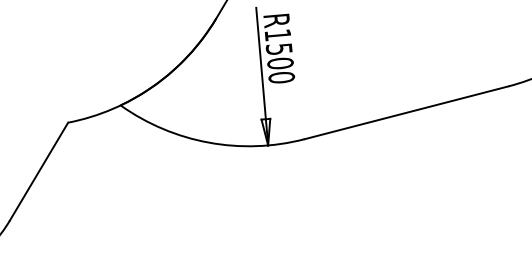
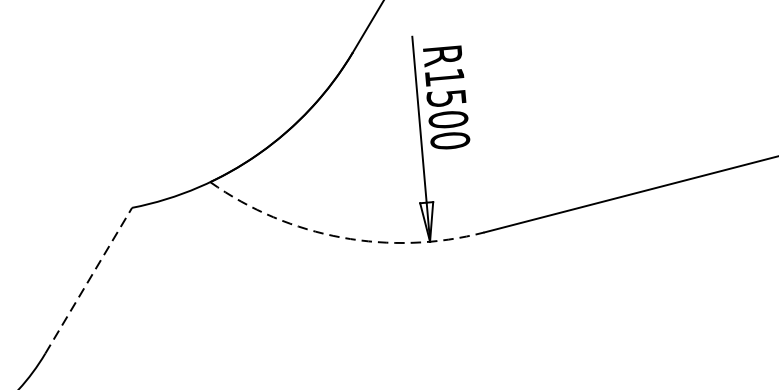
arc: (208, 142) -> (341, 237), solid -> dashed
line: (39, 171) -> (89, 280), solid -> dashed

